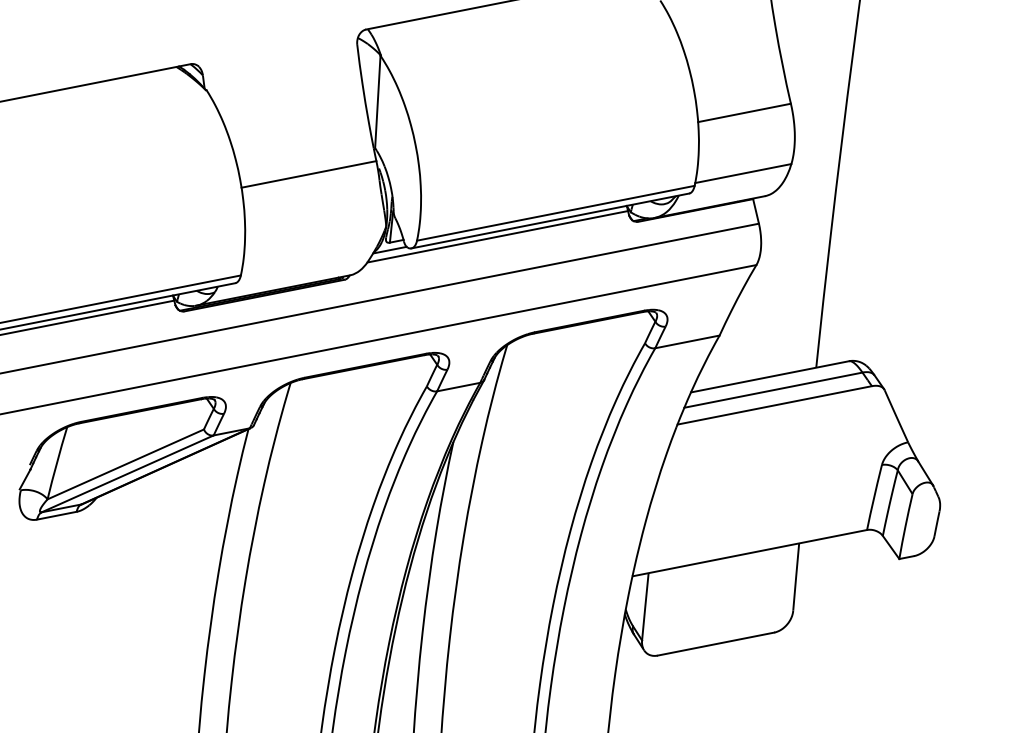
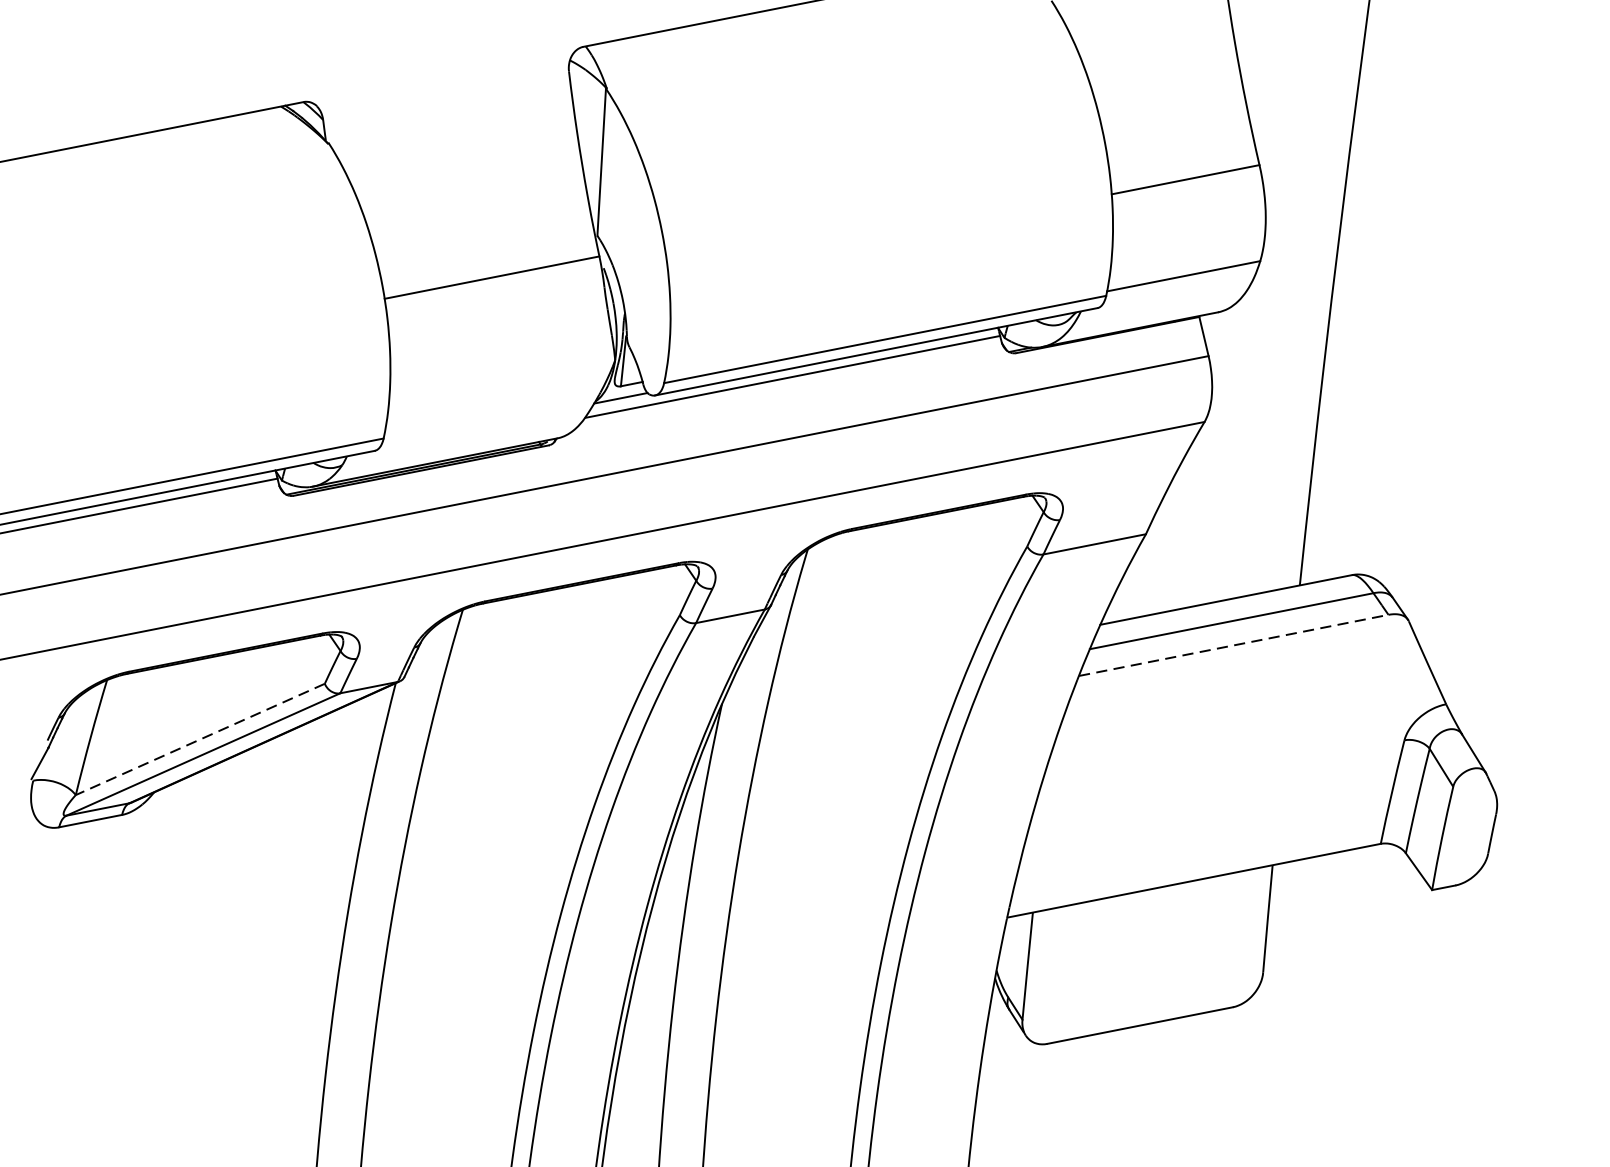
line: (775, 405) -> (1234, 645), solid -> dashed
line: (125, 464) -> (199, 739), solid -> dashed

